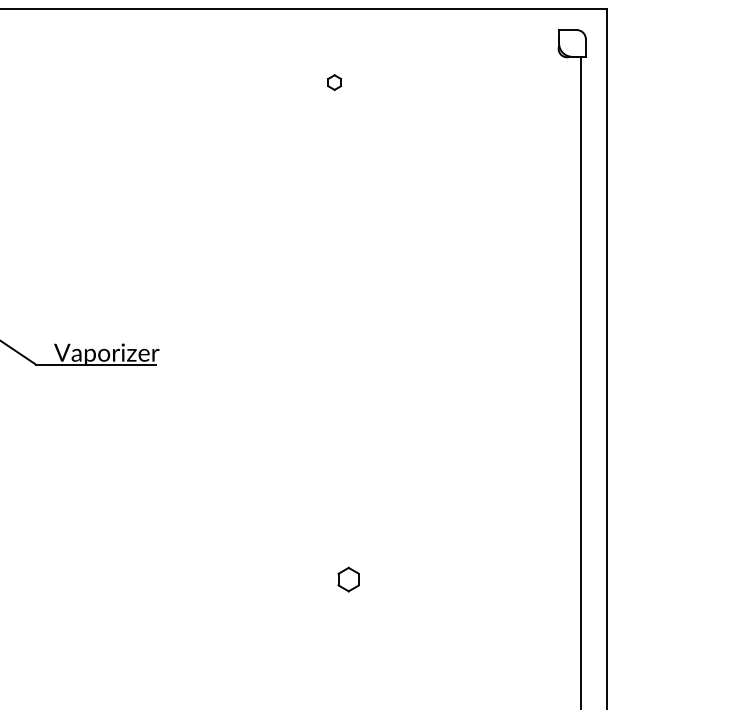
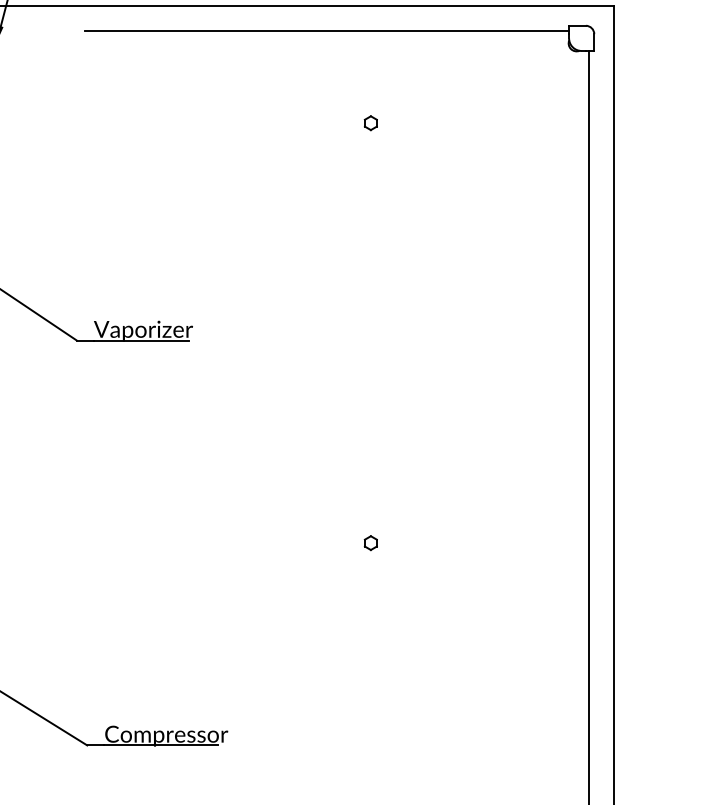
line: (302, 35) -> (327, 30), added
part: (334, 82) -> (370, 123), moved
part: (348, 580) -> (370, 543), size x0.62

